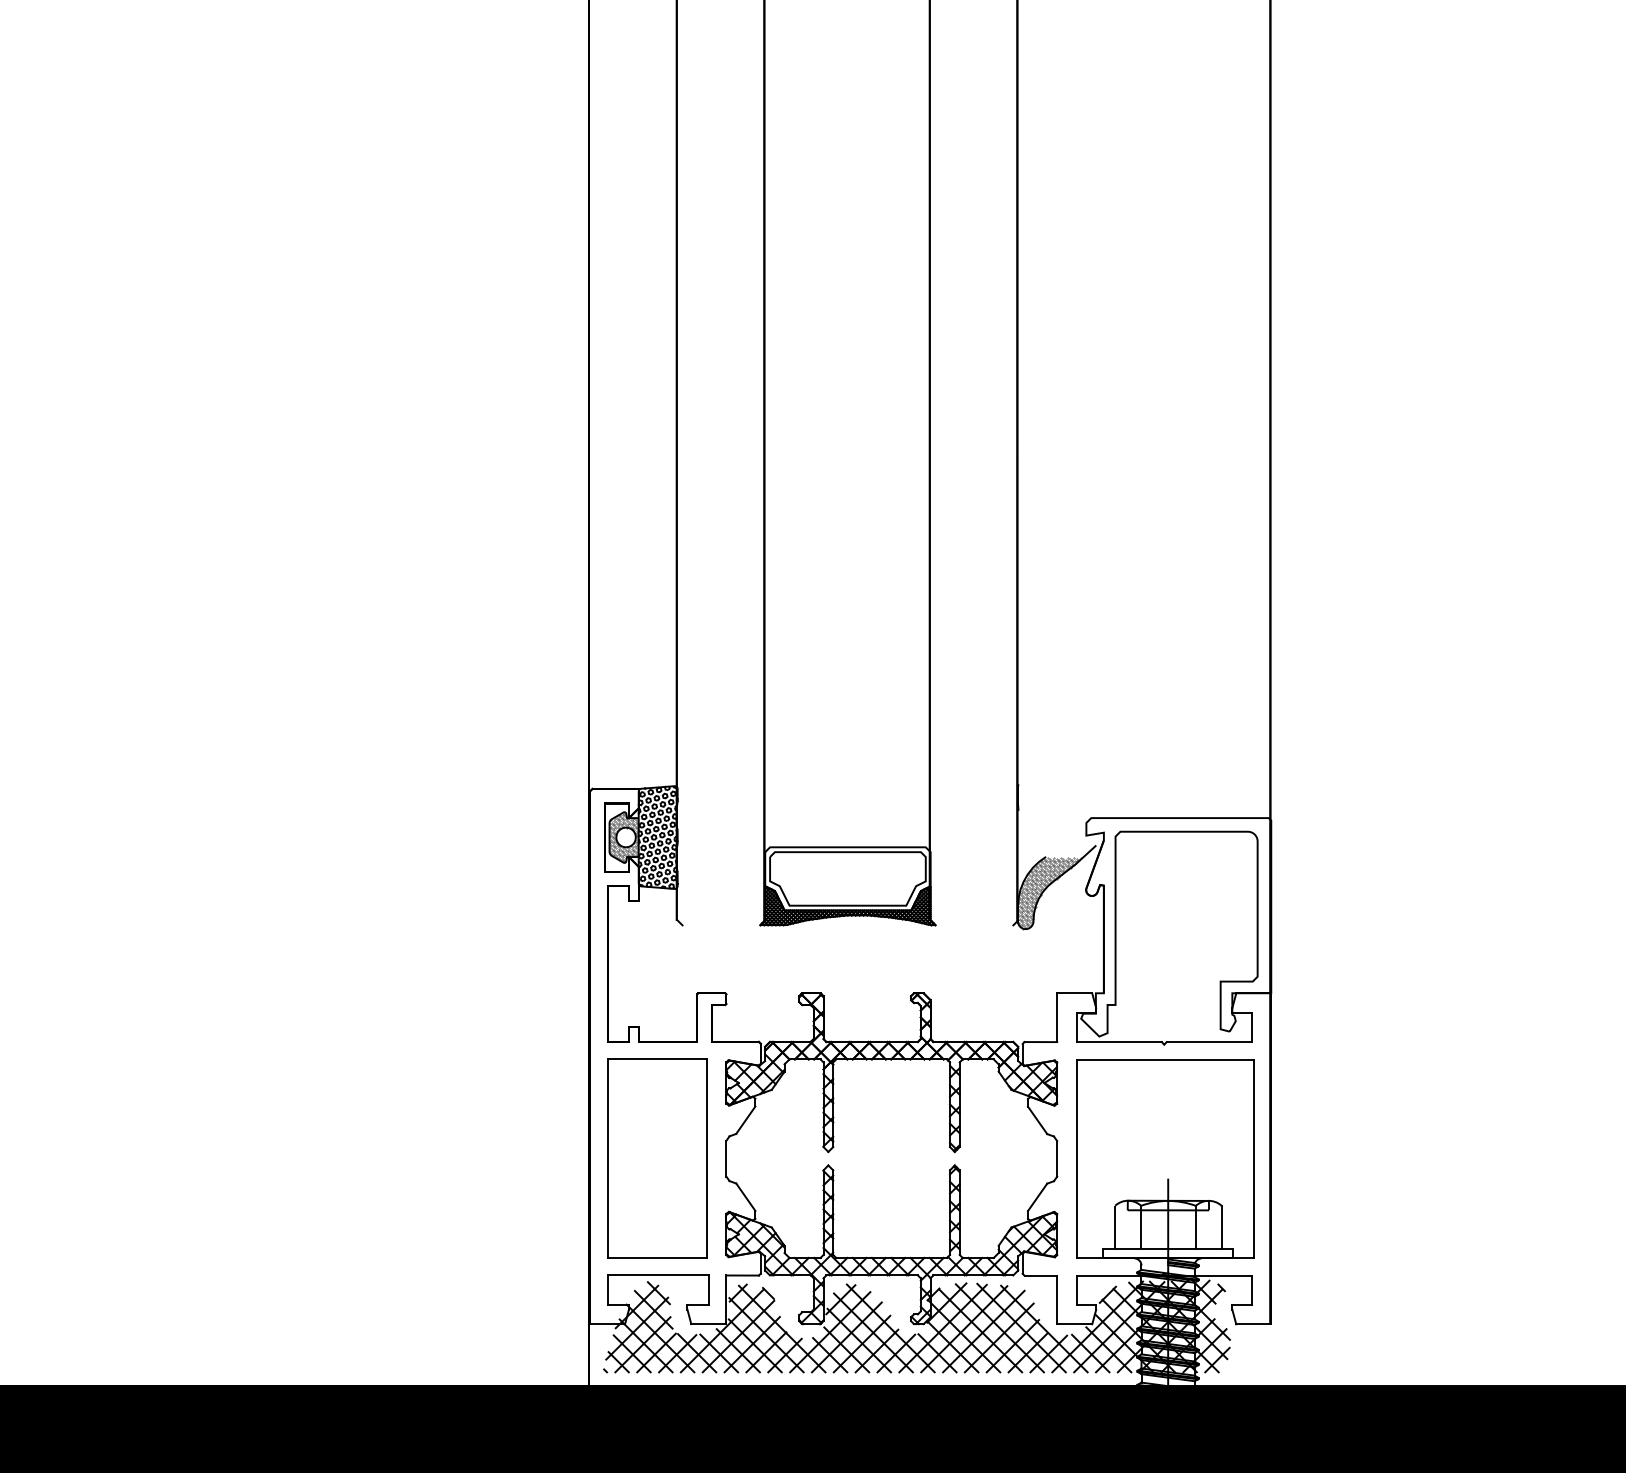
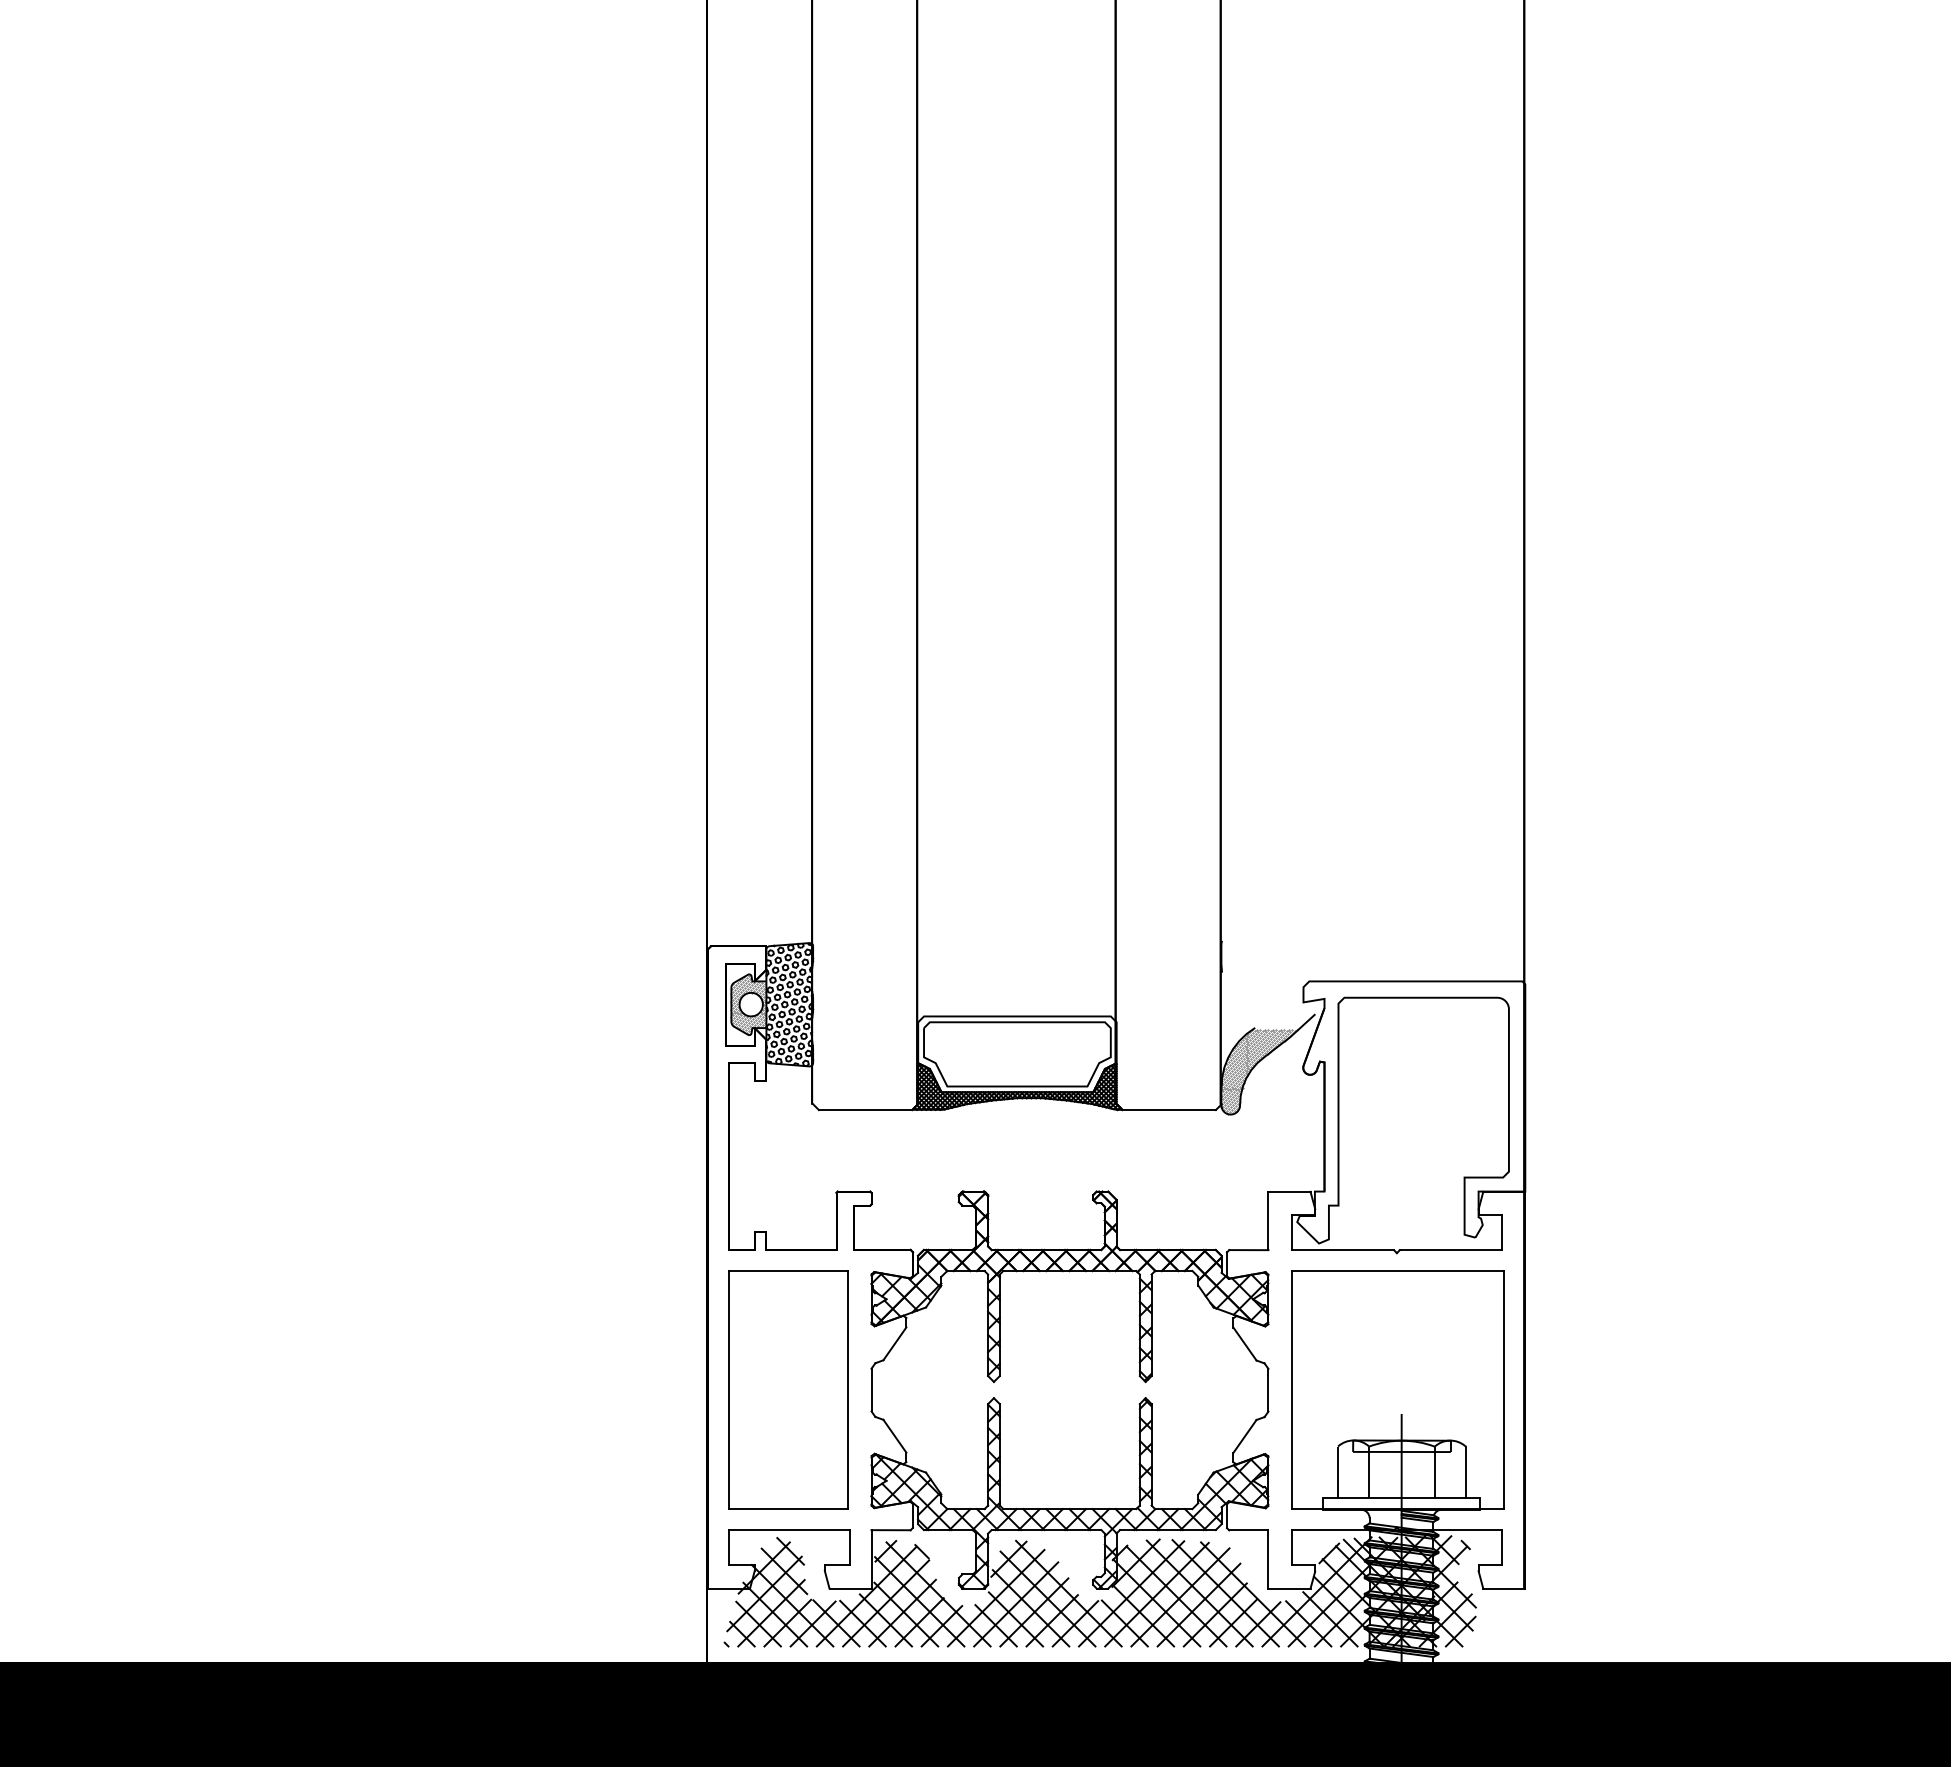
line: (721, 925) -> (865, 1110), added
line: (973, 925) -> (1168, 1110), added
hatch: (1157, 1327) -> (1388, 1592), added

